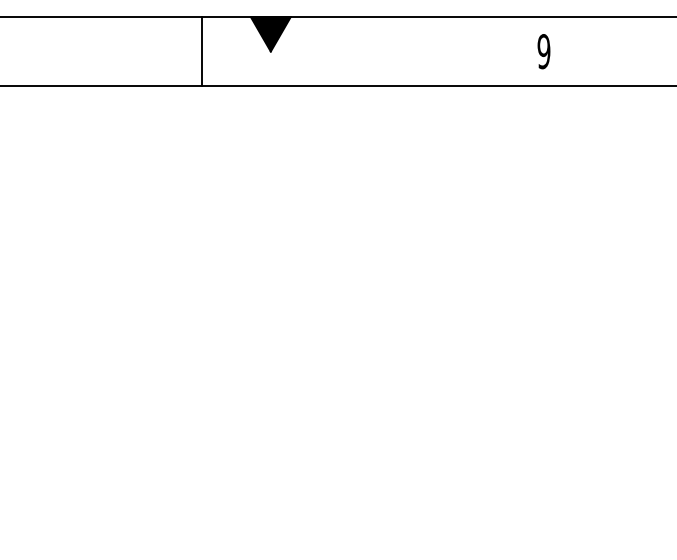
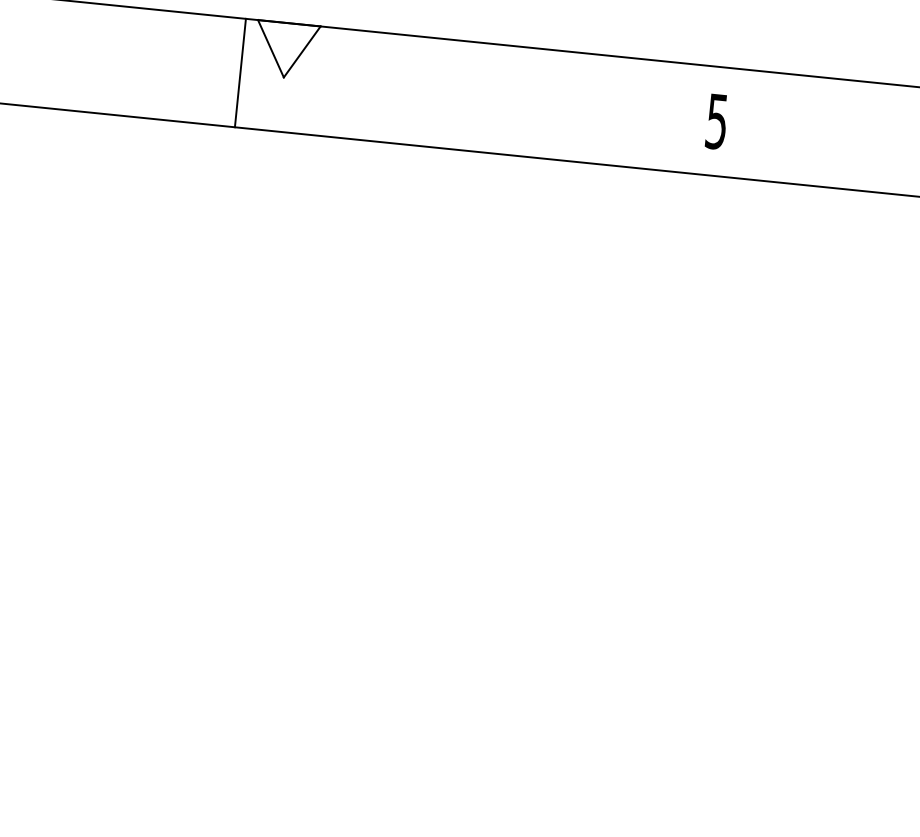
fill: (270, 34) -> (286, 50), removed
line: (202, 51) -> (240, 72), moved
text: (543, 51) -> (716, 121), 9 -> 5

